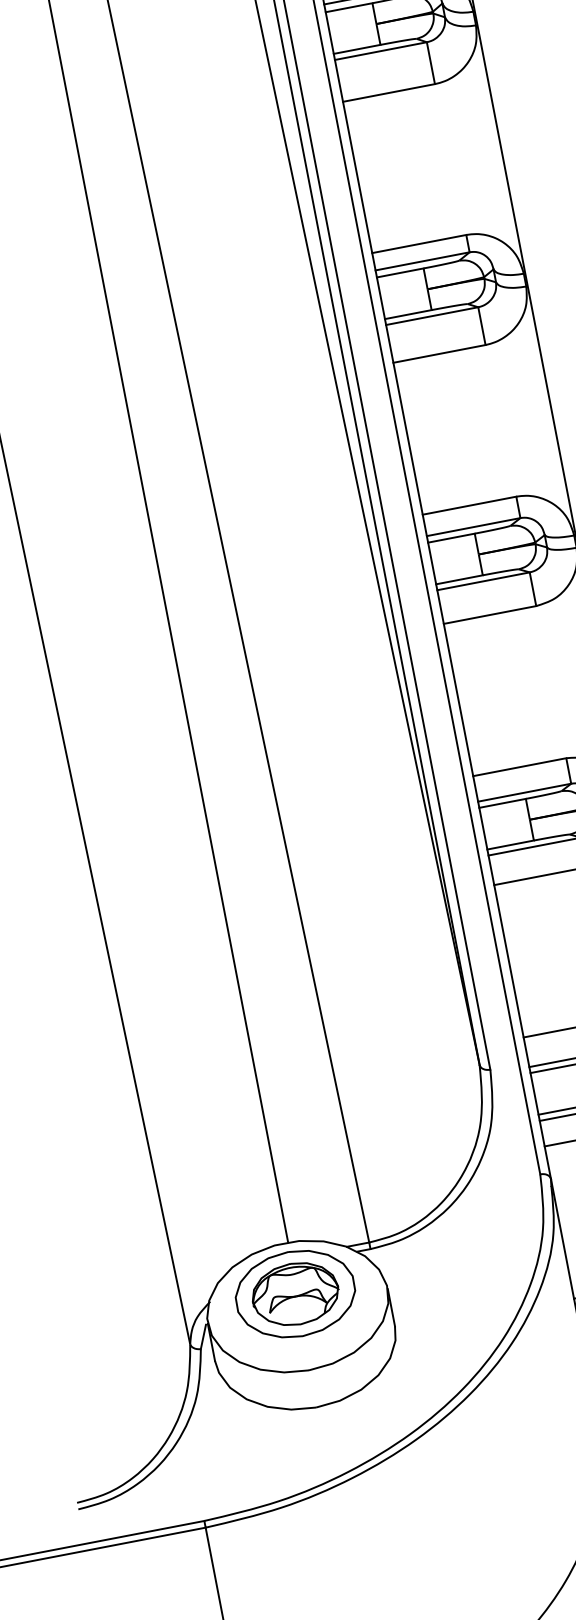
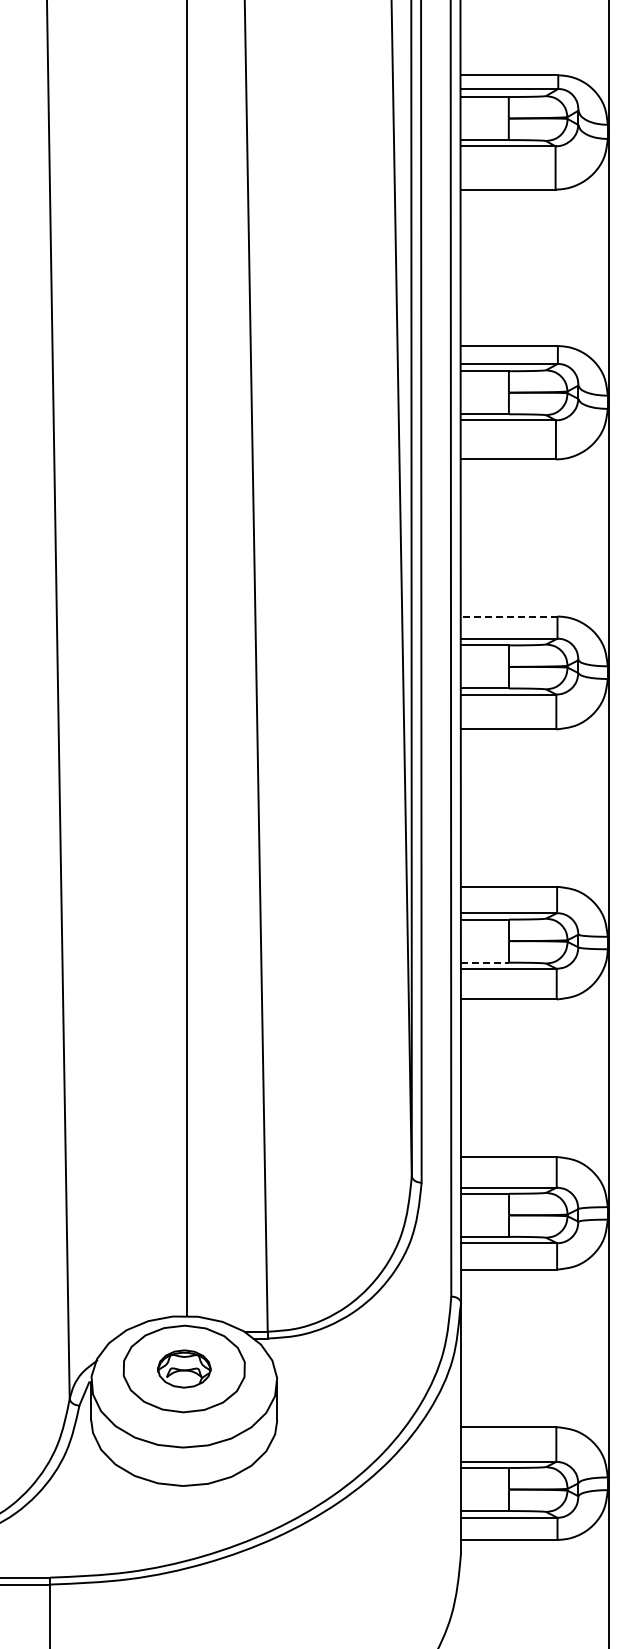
line: (468, 505) -> (508, 616), solid -> dashed
line: (511, 844) -> (485, 962), solid -> dashed
part: (295, 1293) -> (184, 1368), size x0.6

